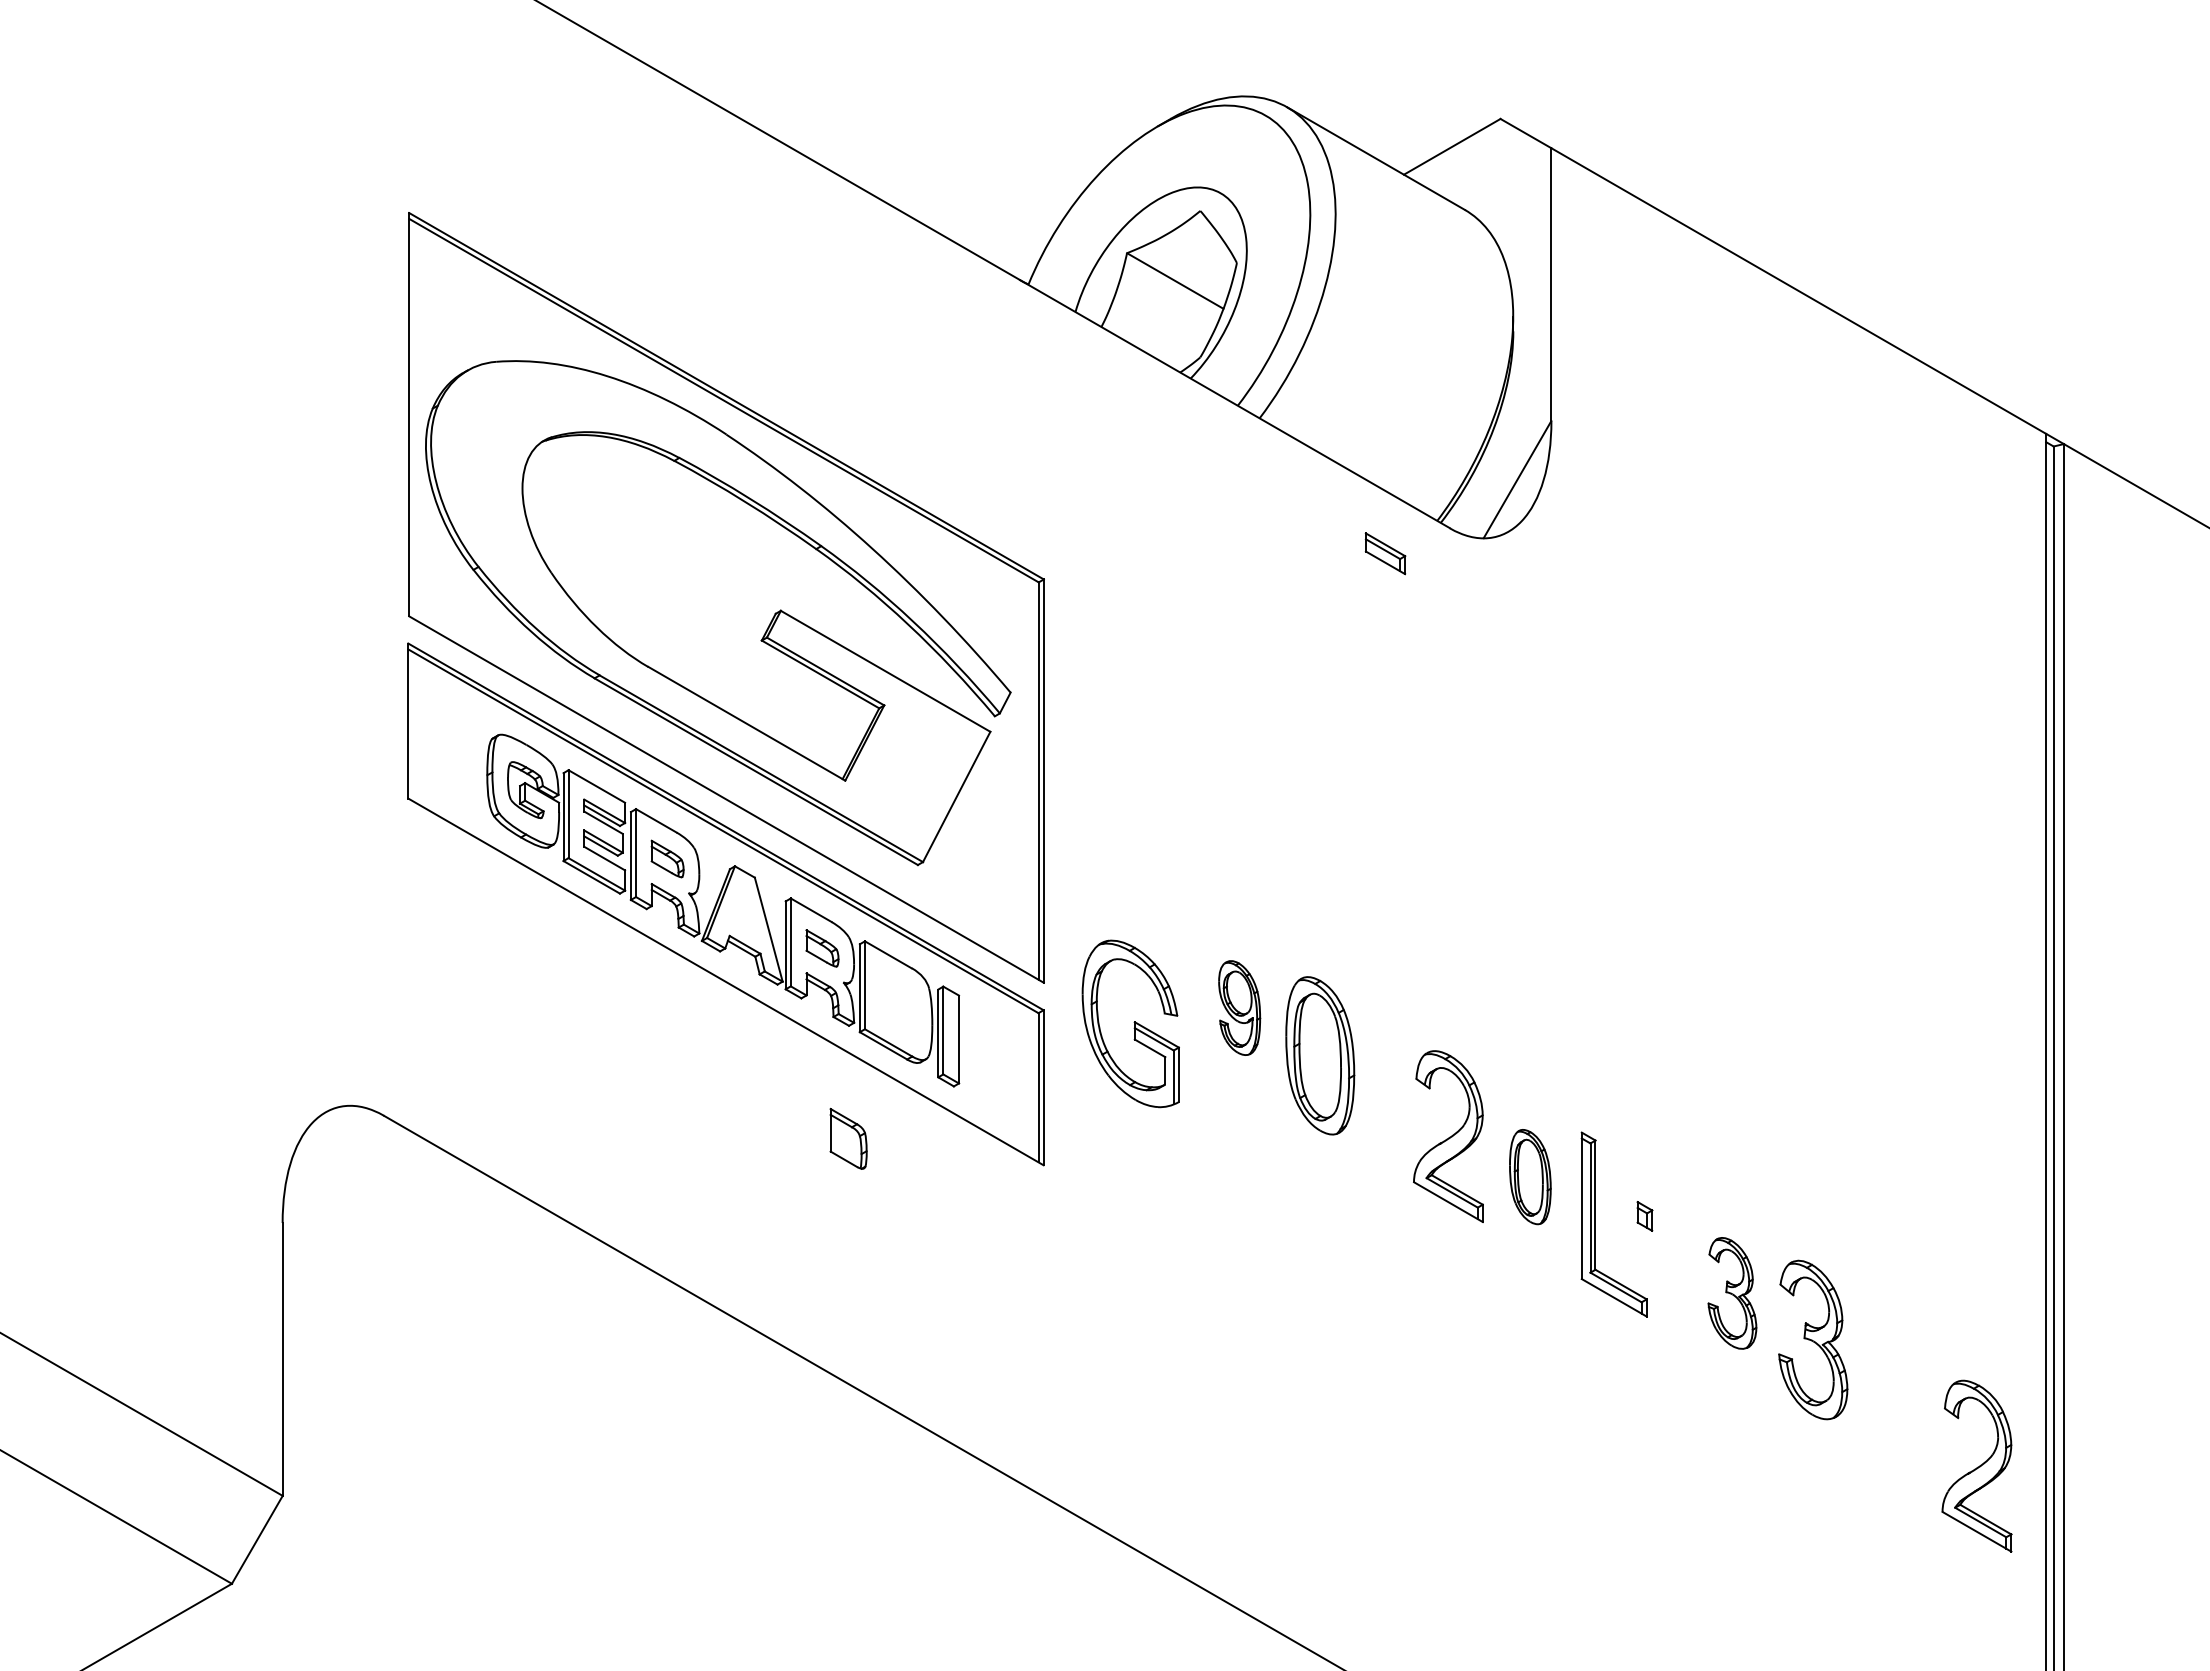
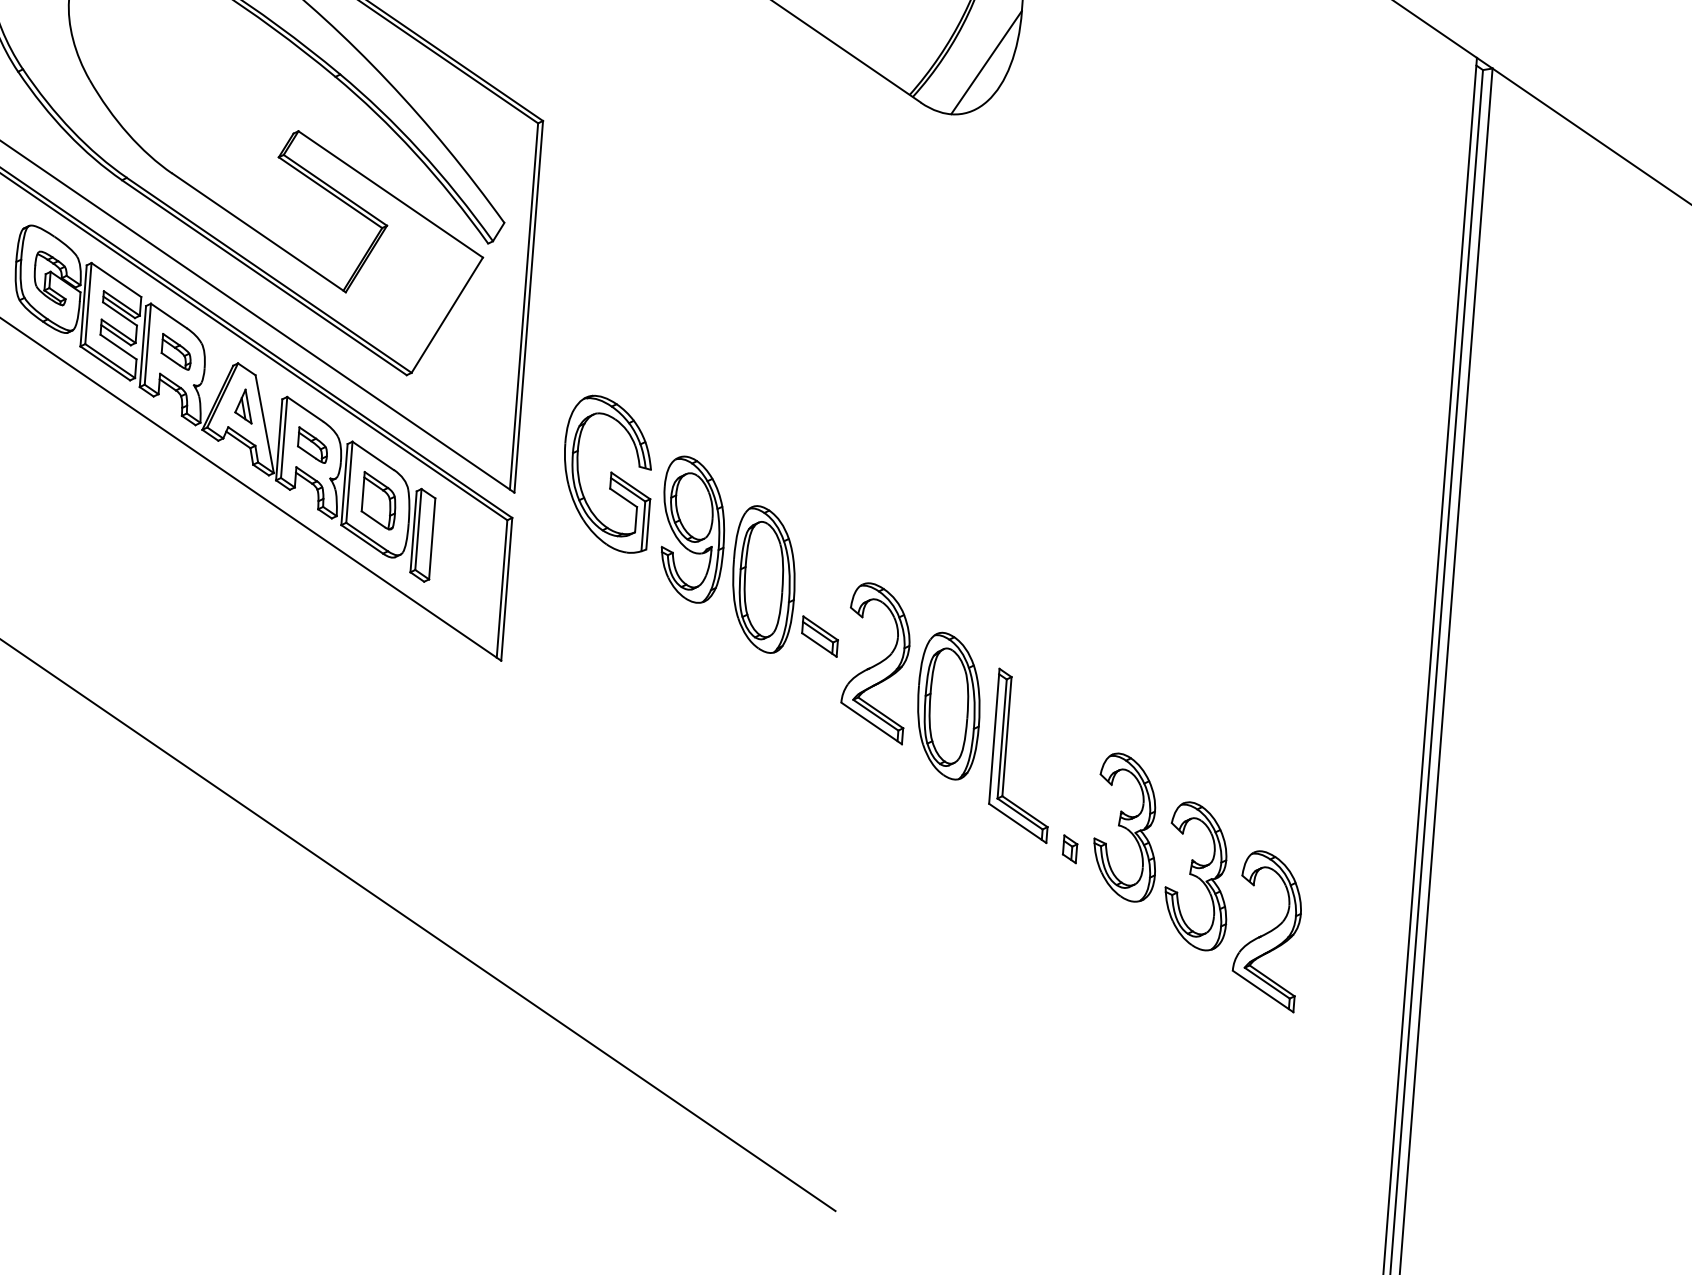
part: (1385, 553) -> (820, 636), moved
part: (745, 911) -> (244, 405), added
part: (1239, 1007) -> (692, 529), size x1.67
part: (1130, 1023) -> (607, 473), moved
part: (848, 1138) -> (379, 500), moved
part: (1530, 1176) -> (949, 705), size x1.67
part: (1644, 1216) -> (1069, 849), moved
part: (1732, 1293) -> (1126, 827), size x1.43
part: (1976, 1465) -> (1267, 930), moved

